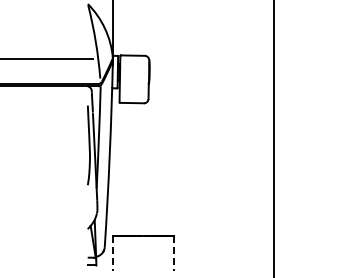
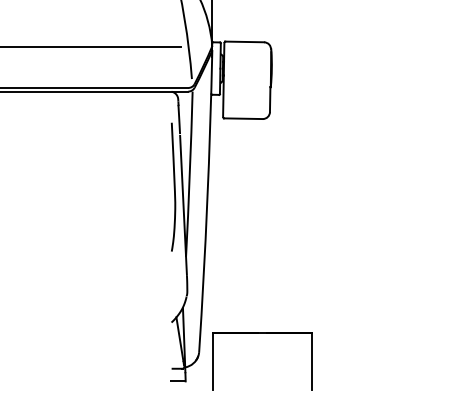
line: (113, 253) -> (213, 362), dashed -> solid
line: (174, 253) -> (311, 362), dashed -> solid

